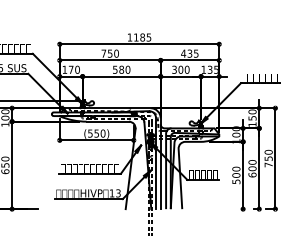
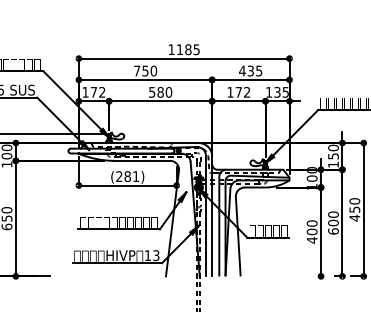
text: (77, 69) -> (102, 92), 170 -> 172
text: (180, 69) -> (238, 92), 300 -> 172
text: (96, 133) -> (127, 176), (550) -> (281)
text: (268, 164) -> (354, 217), 750 -> 450
text: (235, 181) -> (311, 239), 500 -> 400

